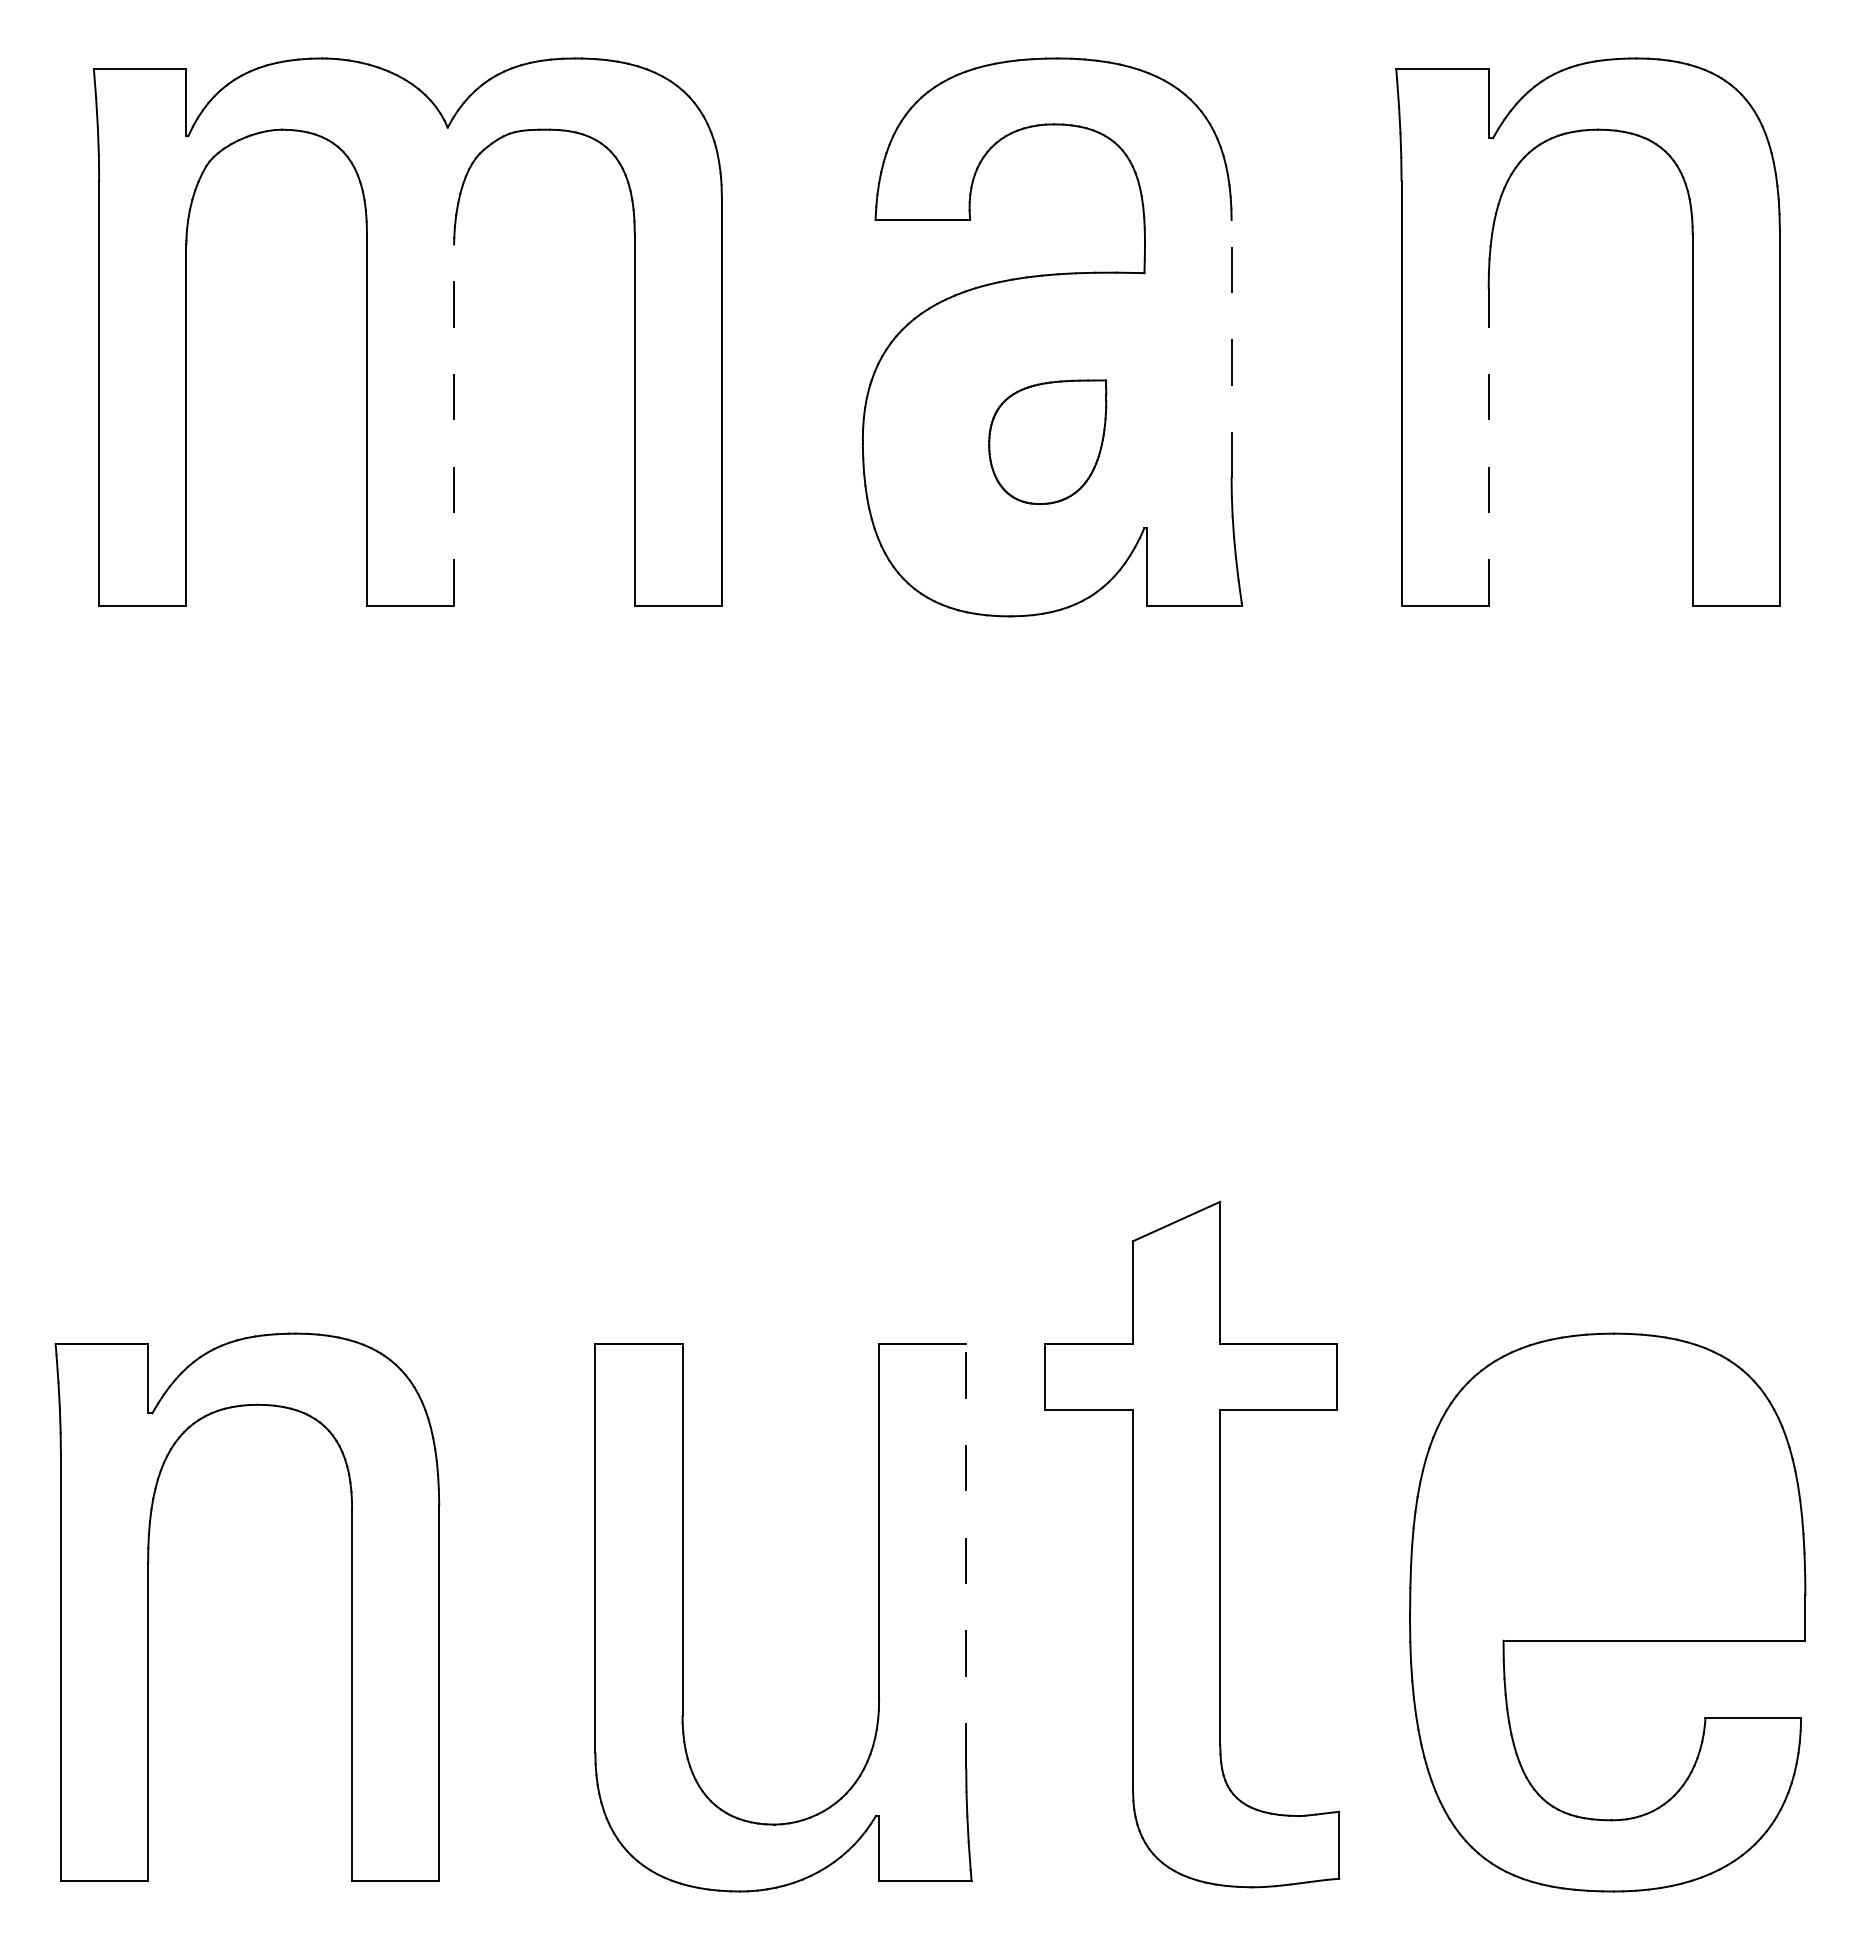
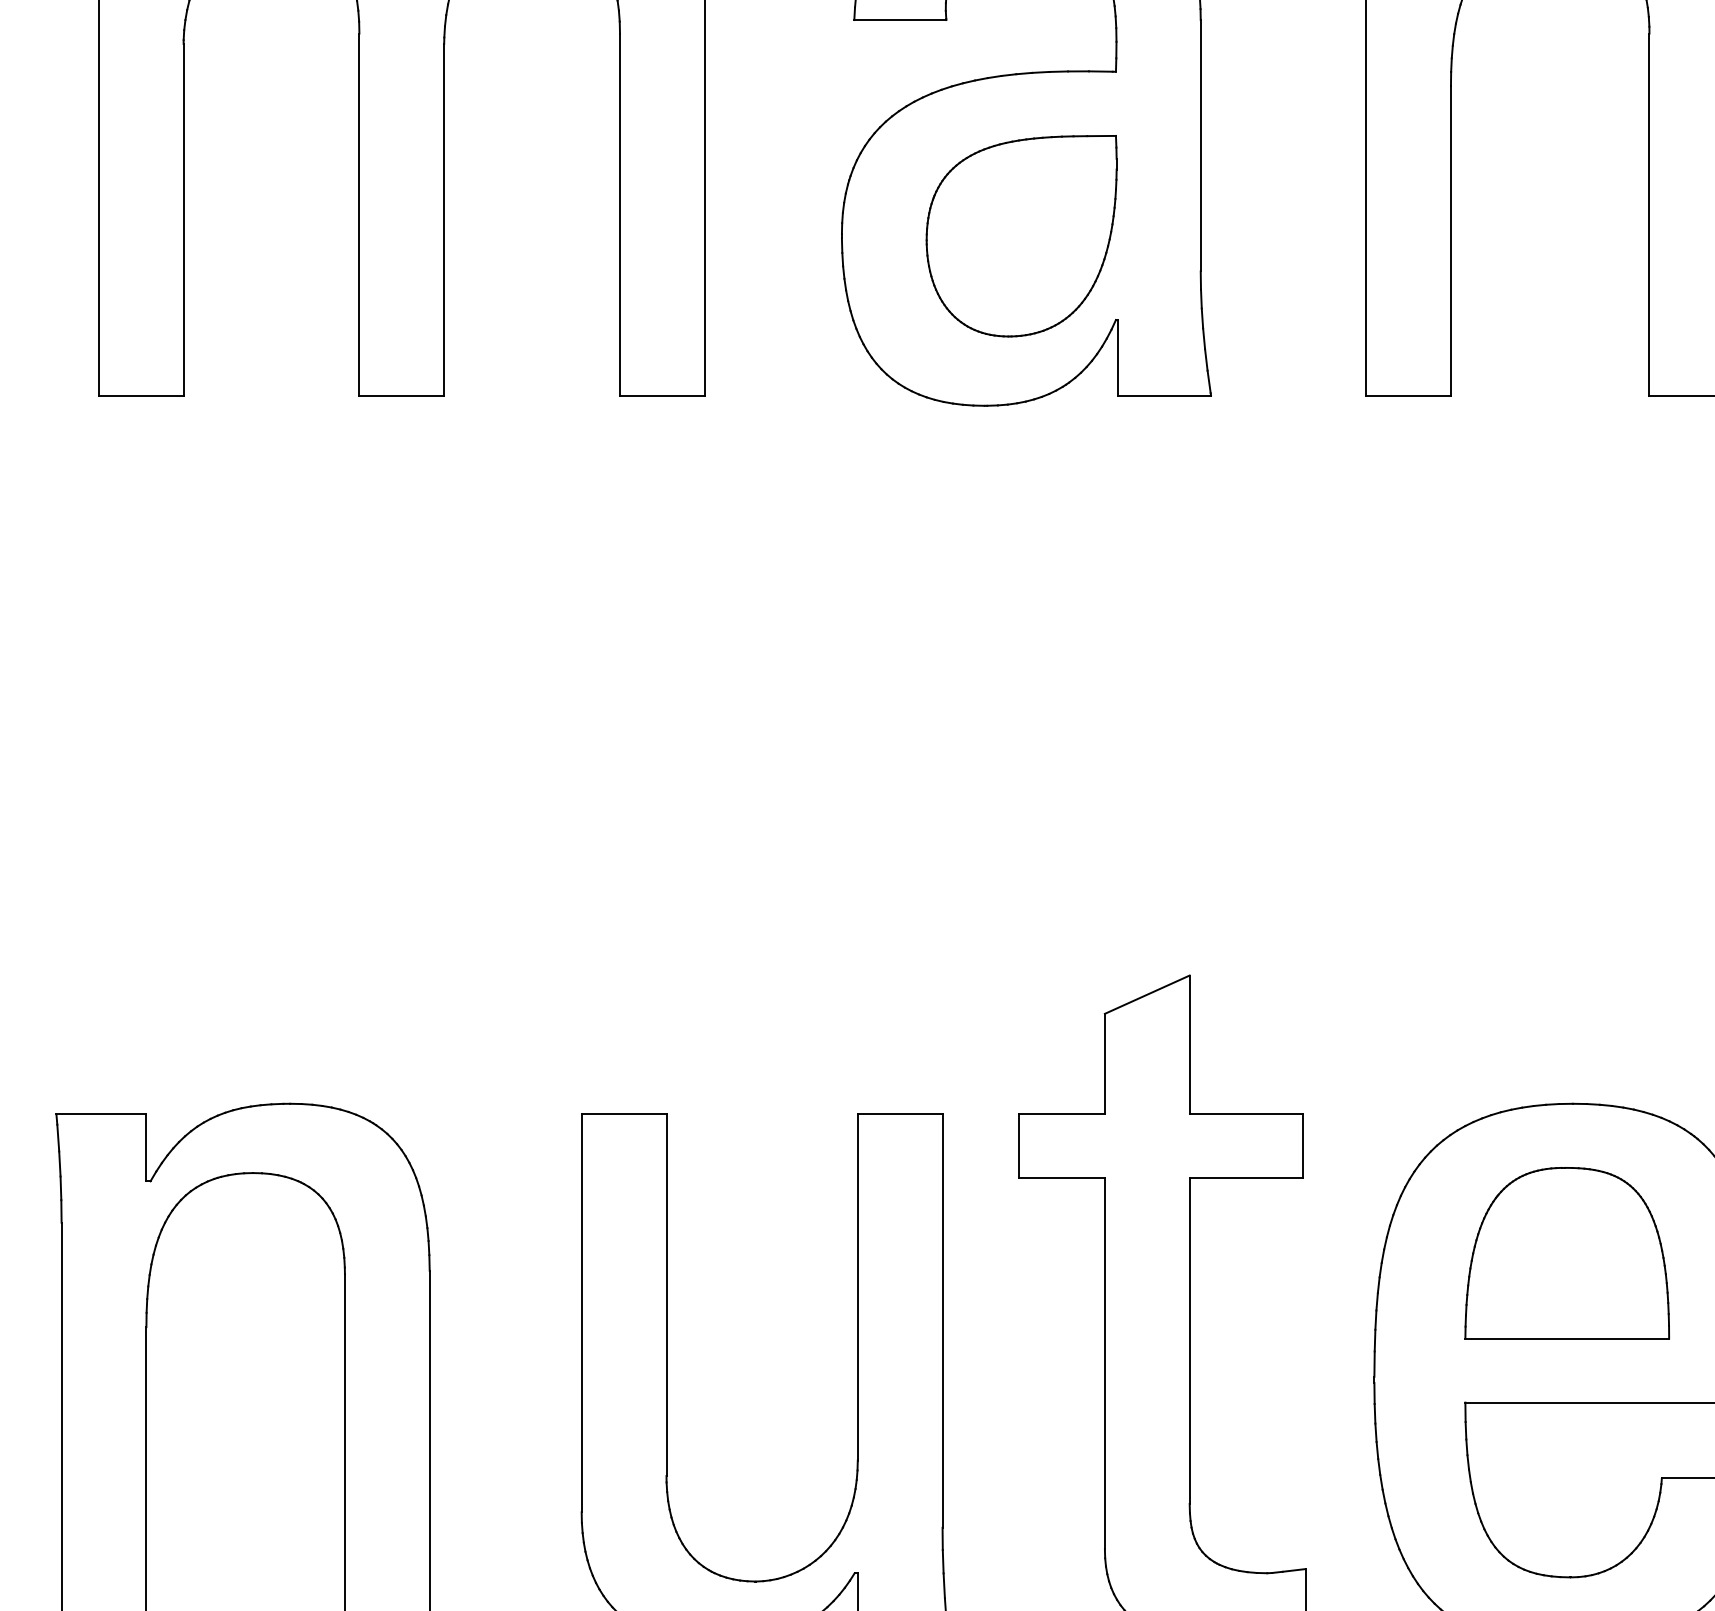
line: (1231, 348) -> (1200, 145), dashed -> solid
line: (454, 425) -> (444, 220), dashed -> solid
part: (1047, 442) -> (1021, 236), size x1.67
line: (1488, 446) -> (1450, 240), dashed -> solid
part: (1607, 1486) -> (1566, 1252), added
line: (966, 1556) -> (942, 1320), dashed -> solid

